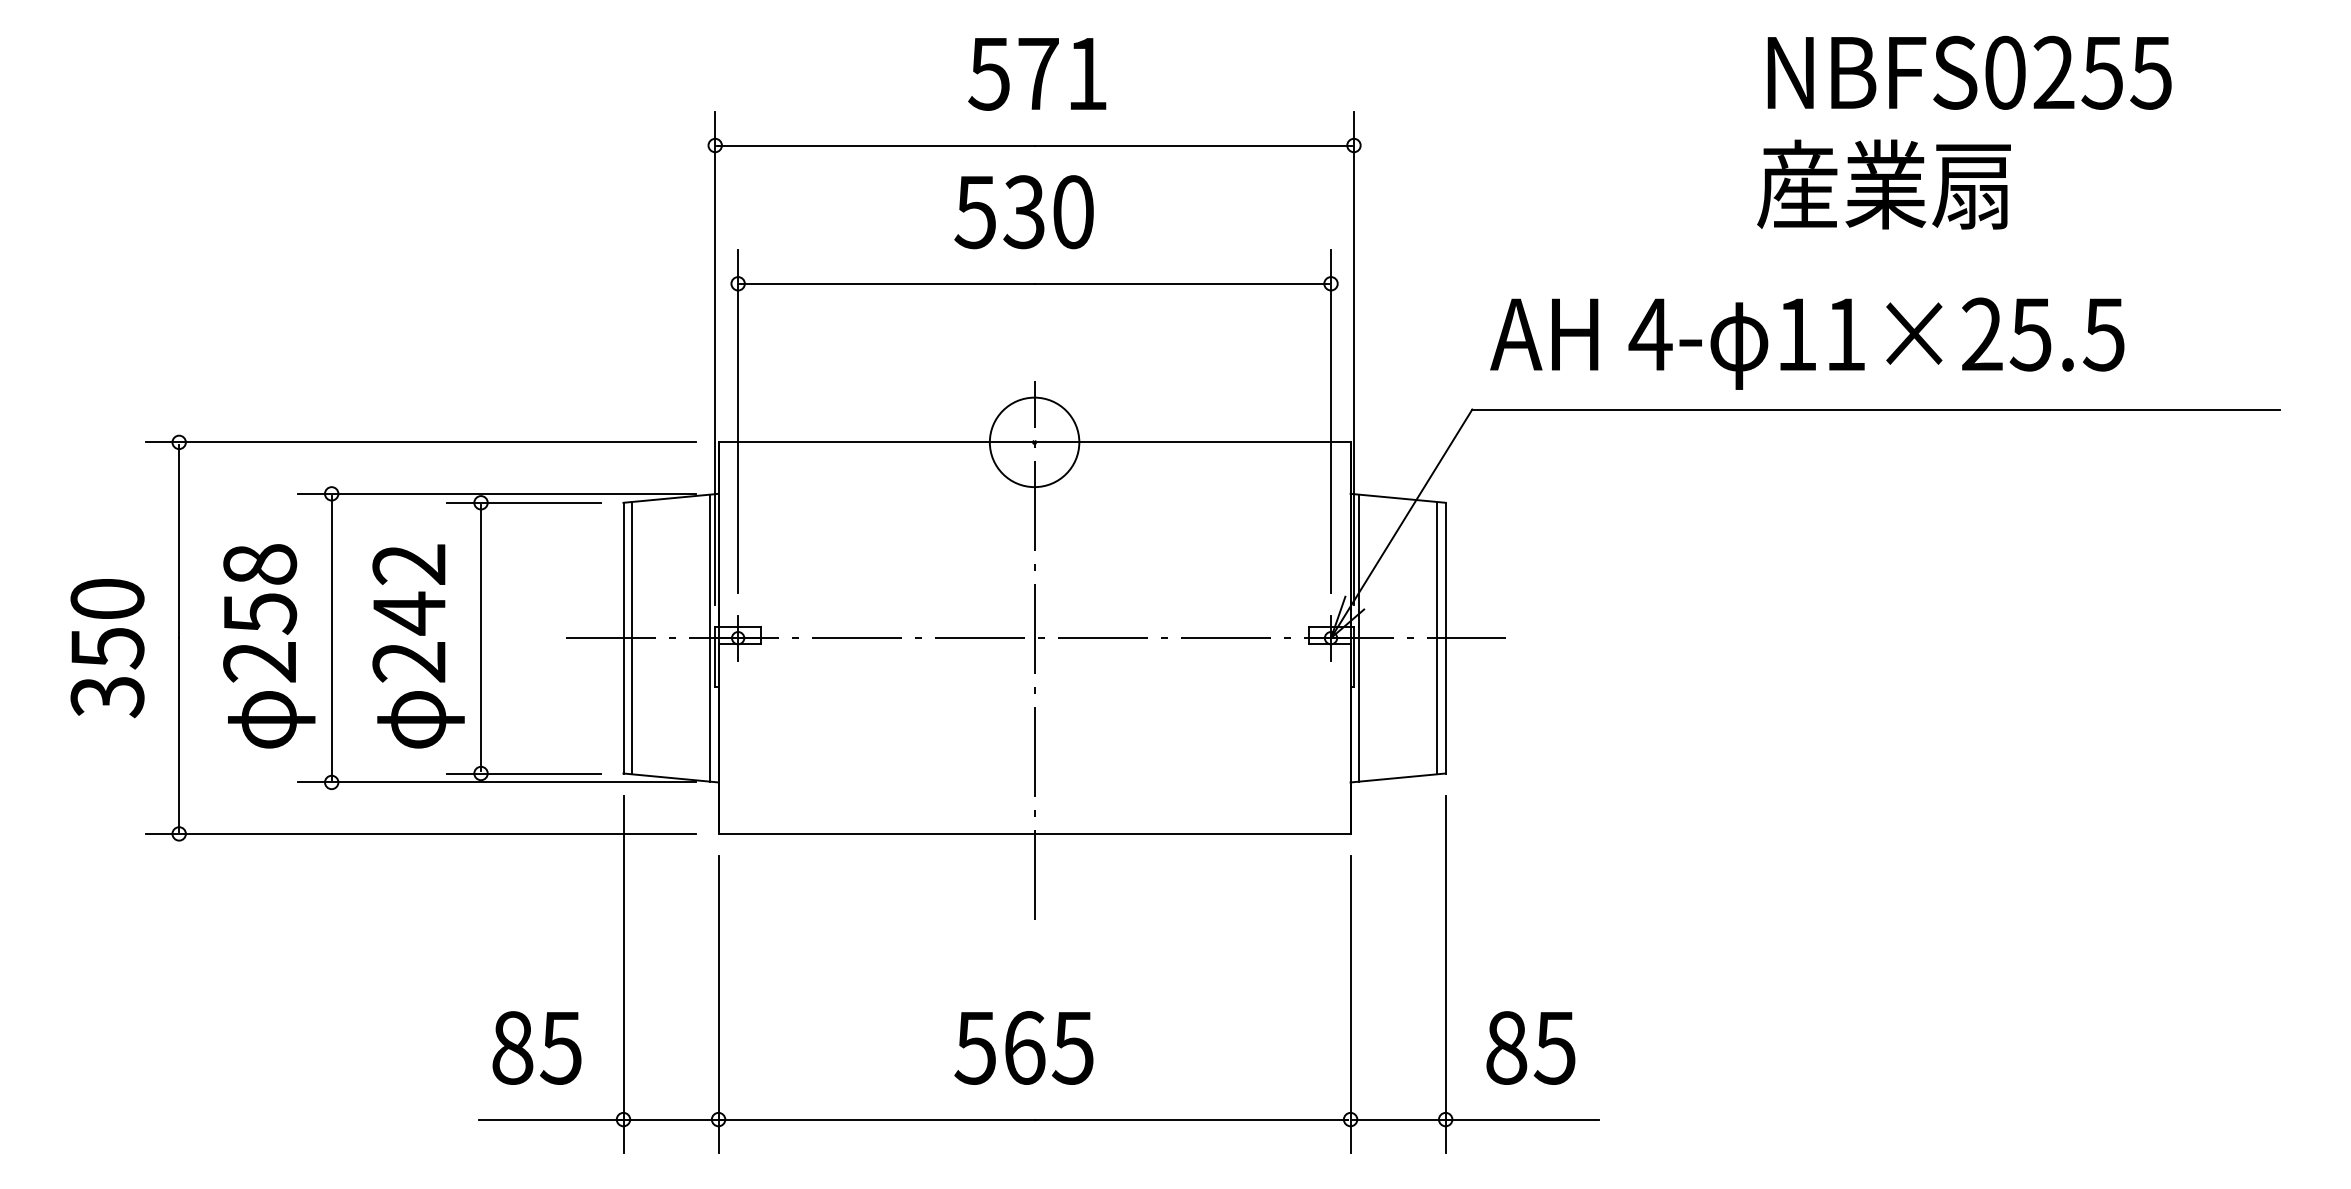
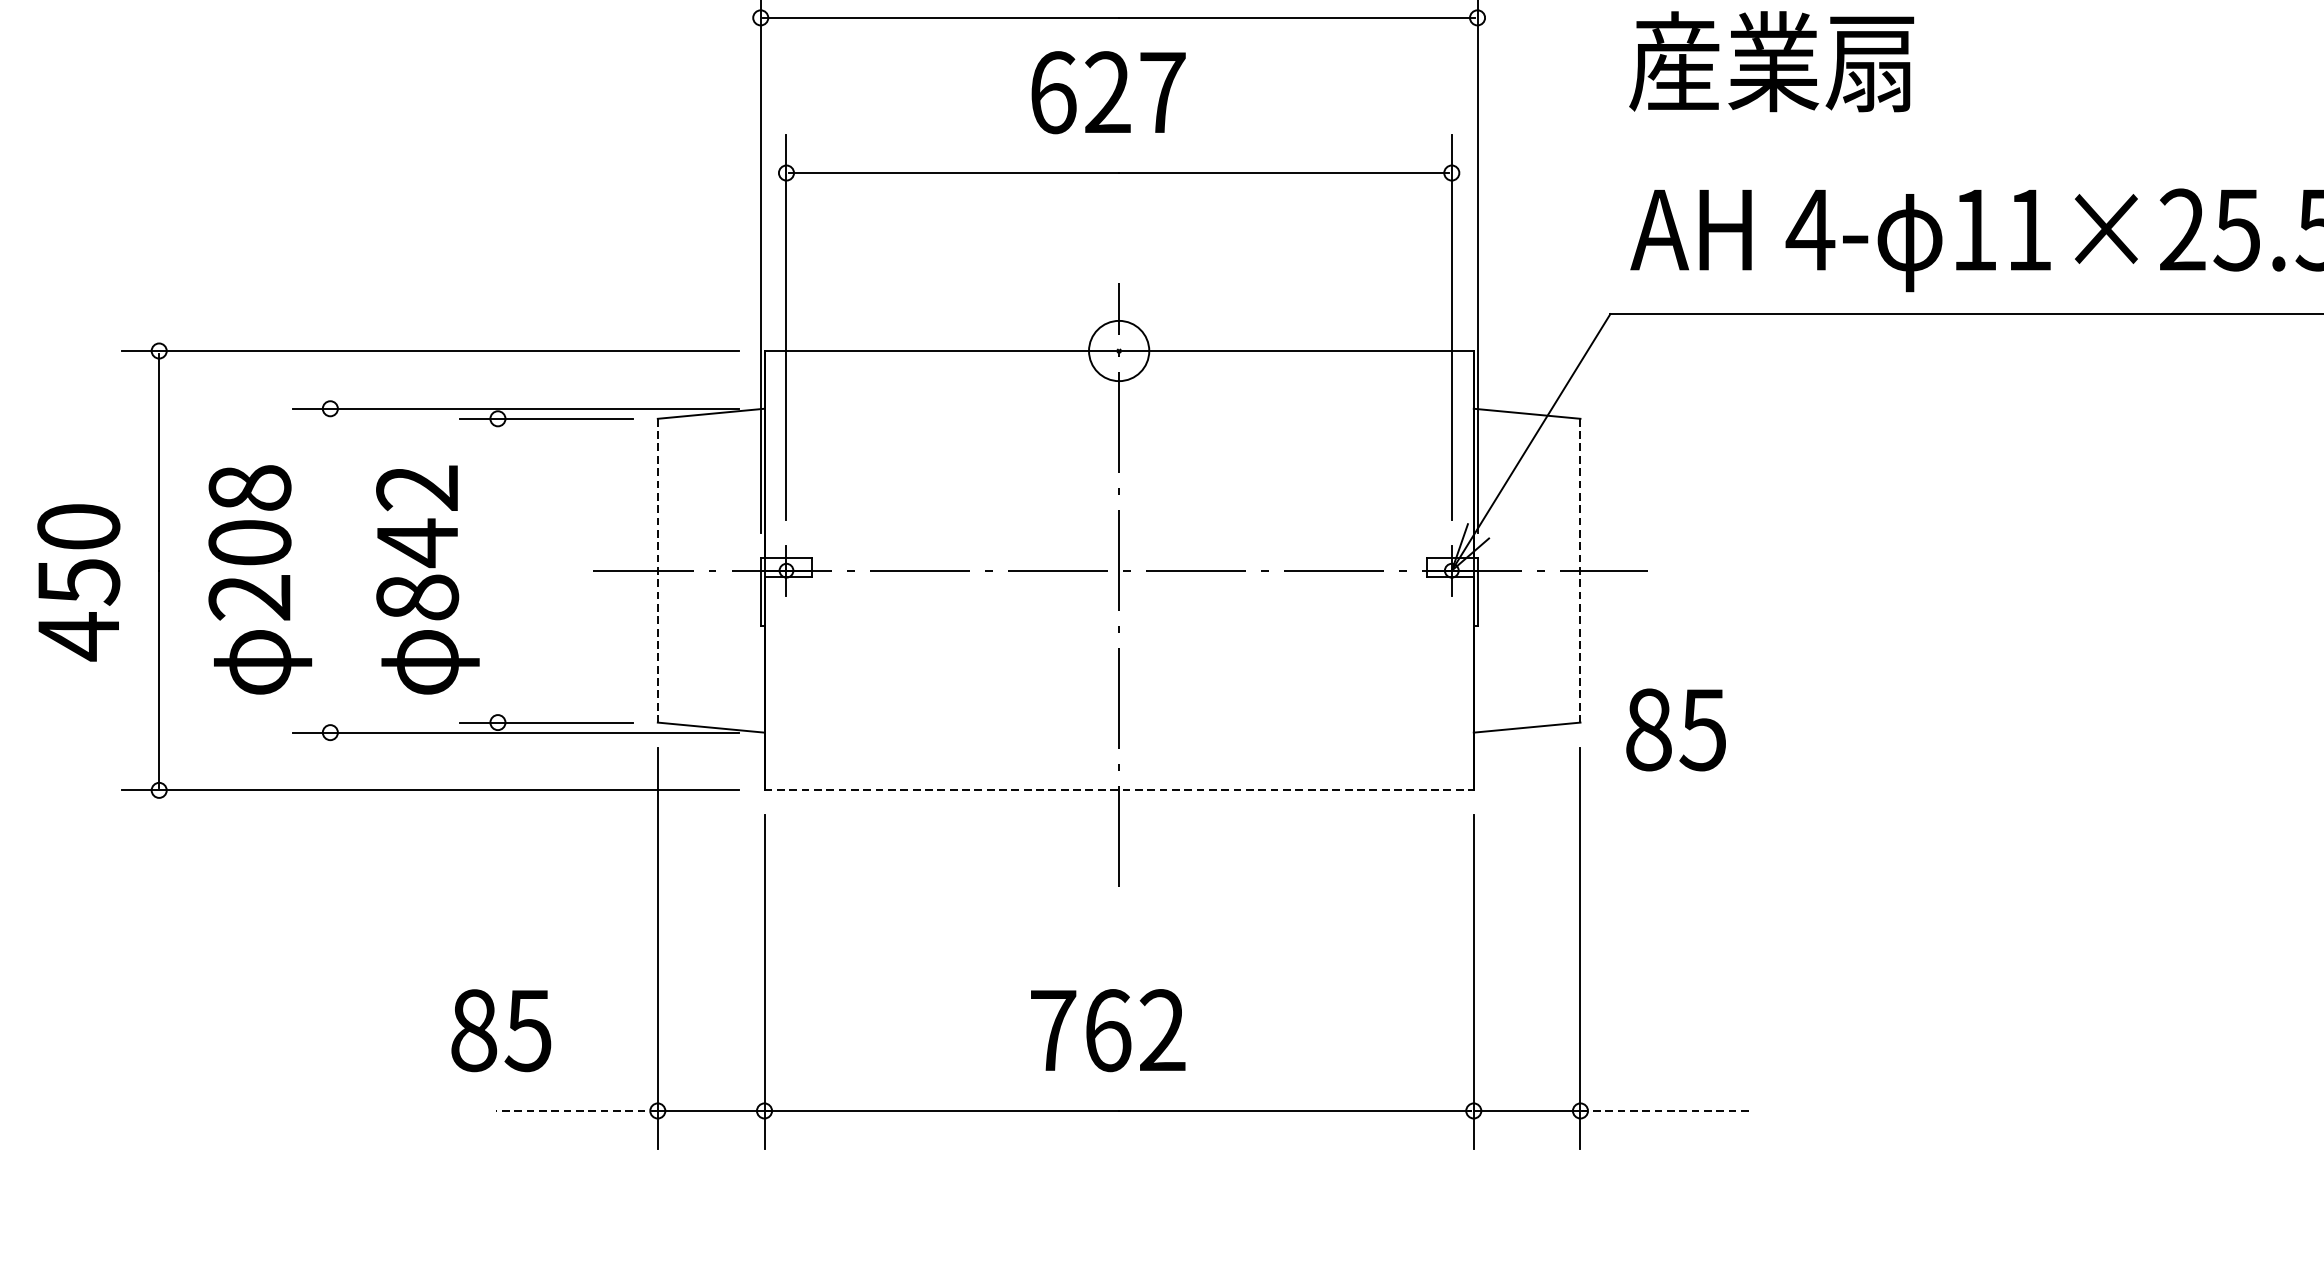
text: (1883, 184) -> (1771, 61), moved
text: (1023, 212) -> (1106, 93), 530 -> 627
circle: (1034, 442) -> (1119, 351), size x0.6
text: (260, 613) -> (250, 543), 258 -> 208
line: (710, 637) -> (755, 569), removed
line: (1359, 637) -> (1483, 569), removed
line: (331, 638) -> (330, 571), removed
line: (481, 638) -> (498, 571), removed
line: (623, 638) -> (657, 571), solid -> dashed
line: (631, 638) -> (666, 571), removed
line: (1437, 638) -> (1571, 571), removed
line: (1445, 638) -> (1580, 571), solid -> dashed
text: (409, 661) -> (417, 596), 242 -> 842
text: (107, 697) -> (78, 637), 350 -> 450
line: (1035, 833) -> (1120, 789), solid -> dashed
text: (536, 1047) -> (500, 1030), moved
text: (1023, 1047) -> (1106, 1030), 565 -> 762
text: (1530, 1047) -> (1675, 729), moved
line: (550, 1119) -> (575, 1110), solid -> dashed
line: (1522, 1119) -> (1666, 1110), solid -> dashed

